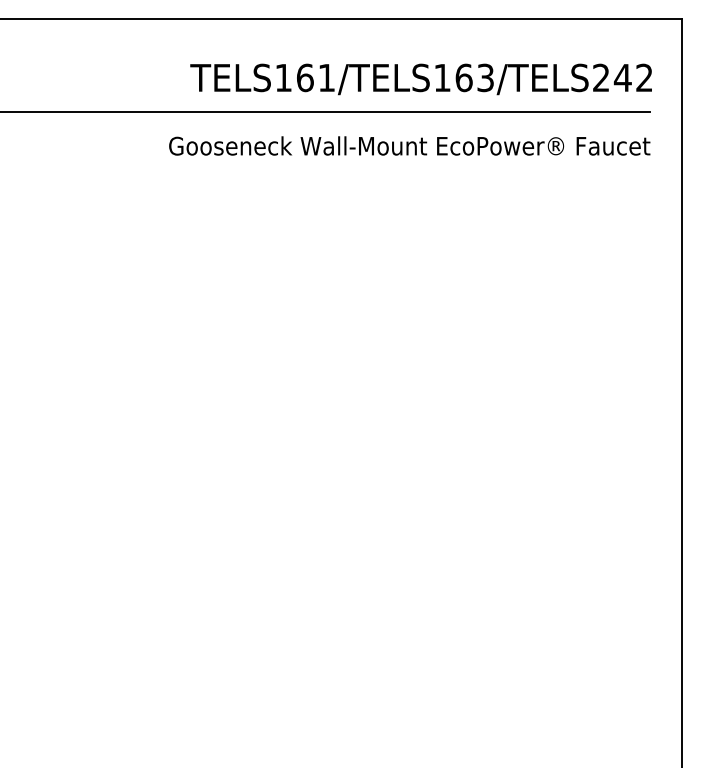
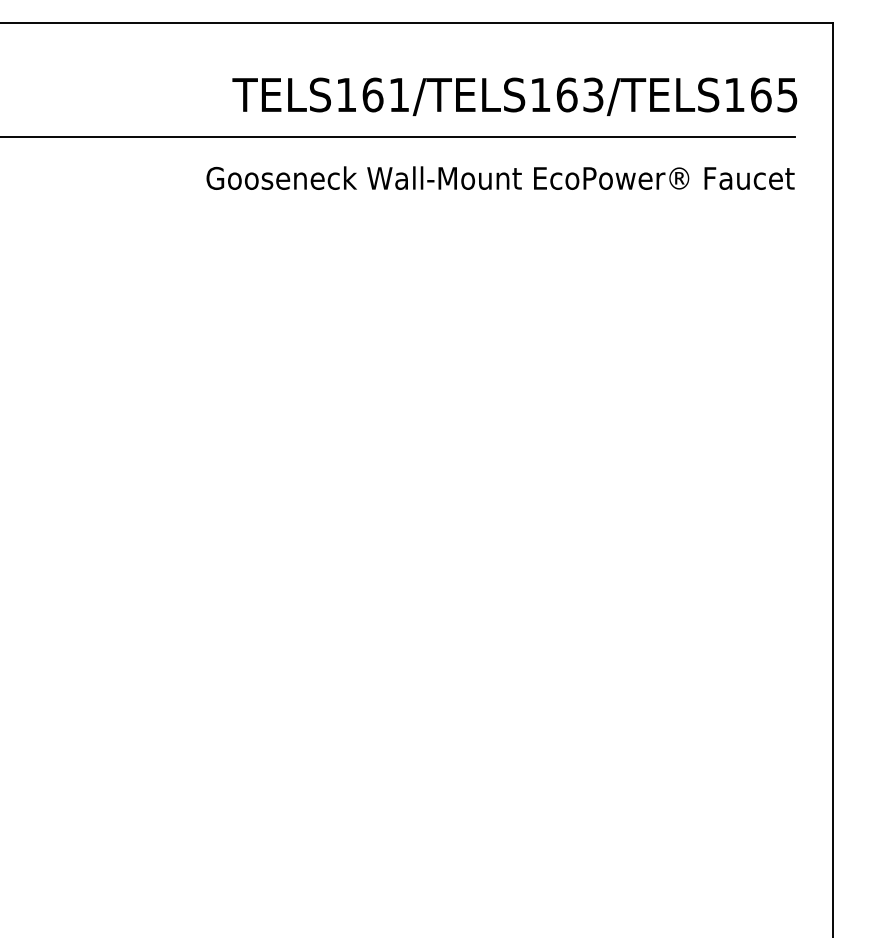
text: (622, 77) -> (760, 94), TELS161/TELS163/TELS242 -> TELS161/TELS163/TELS165

